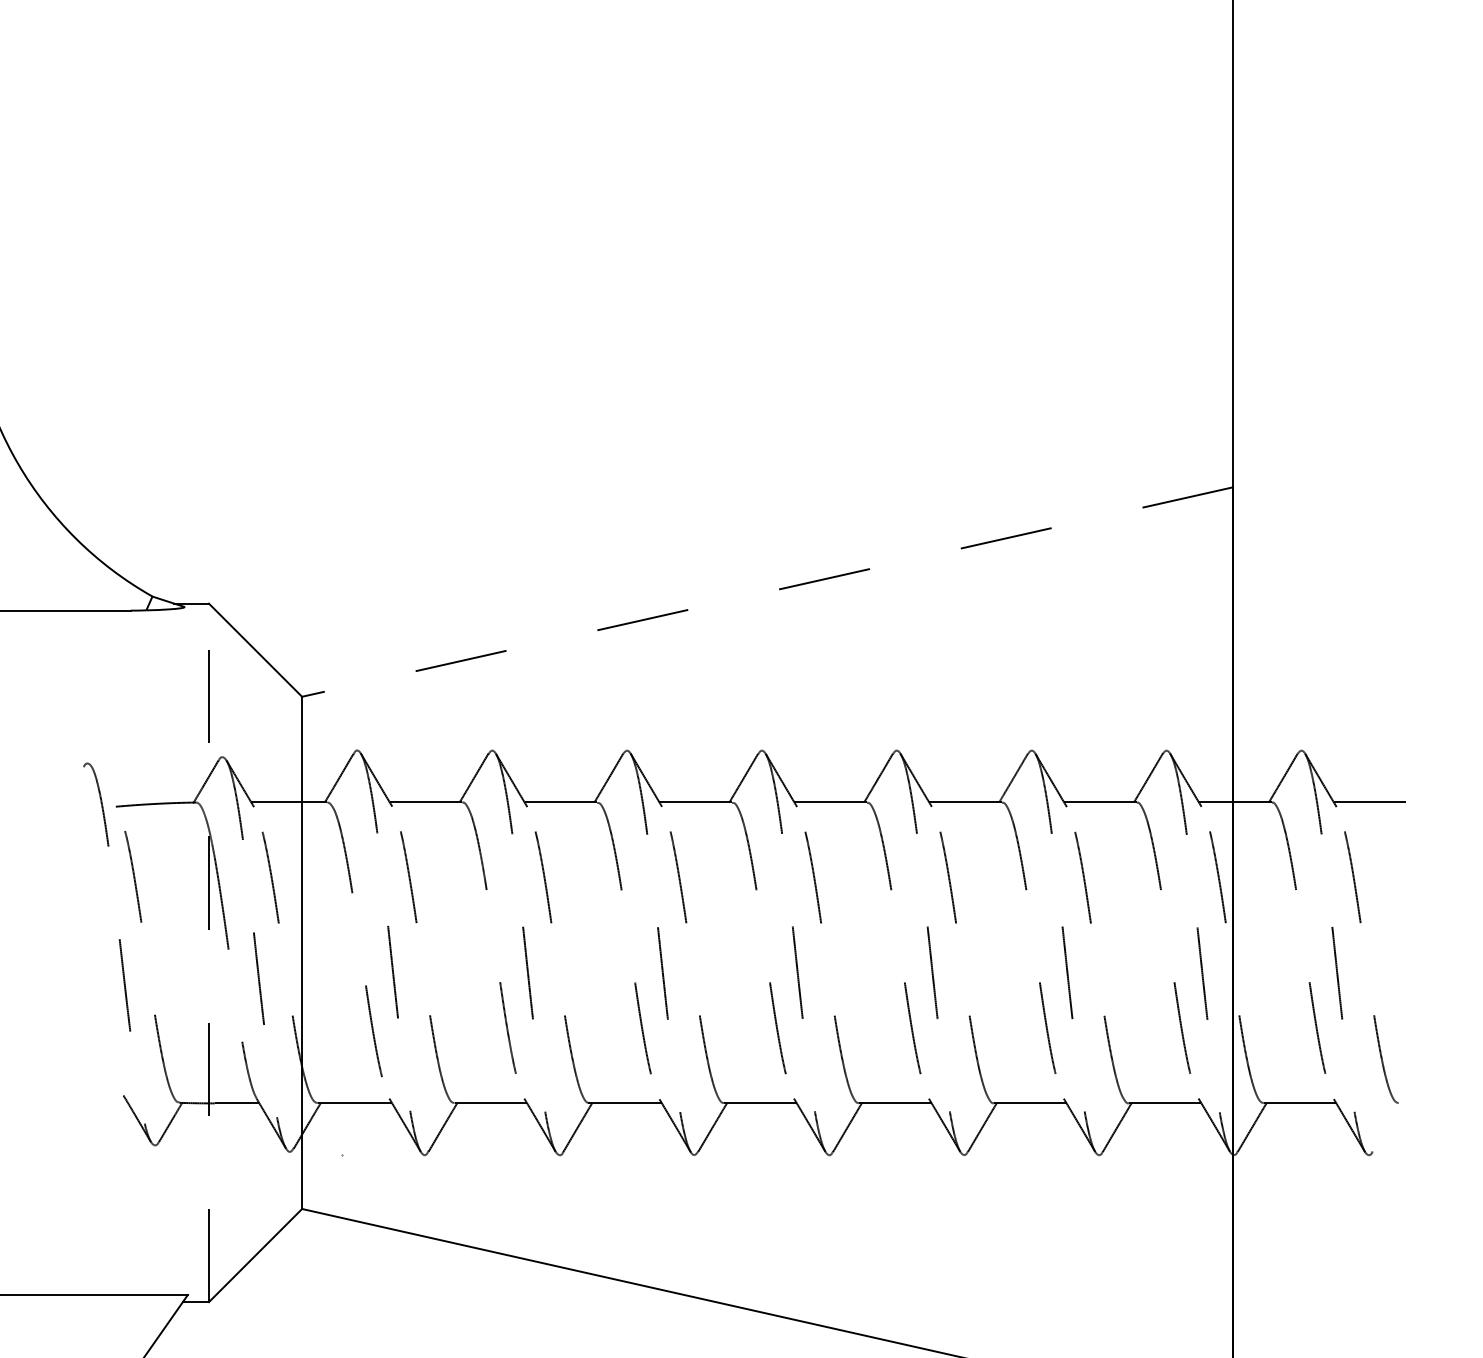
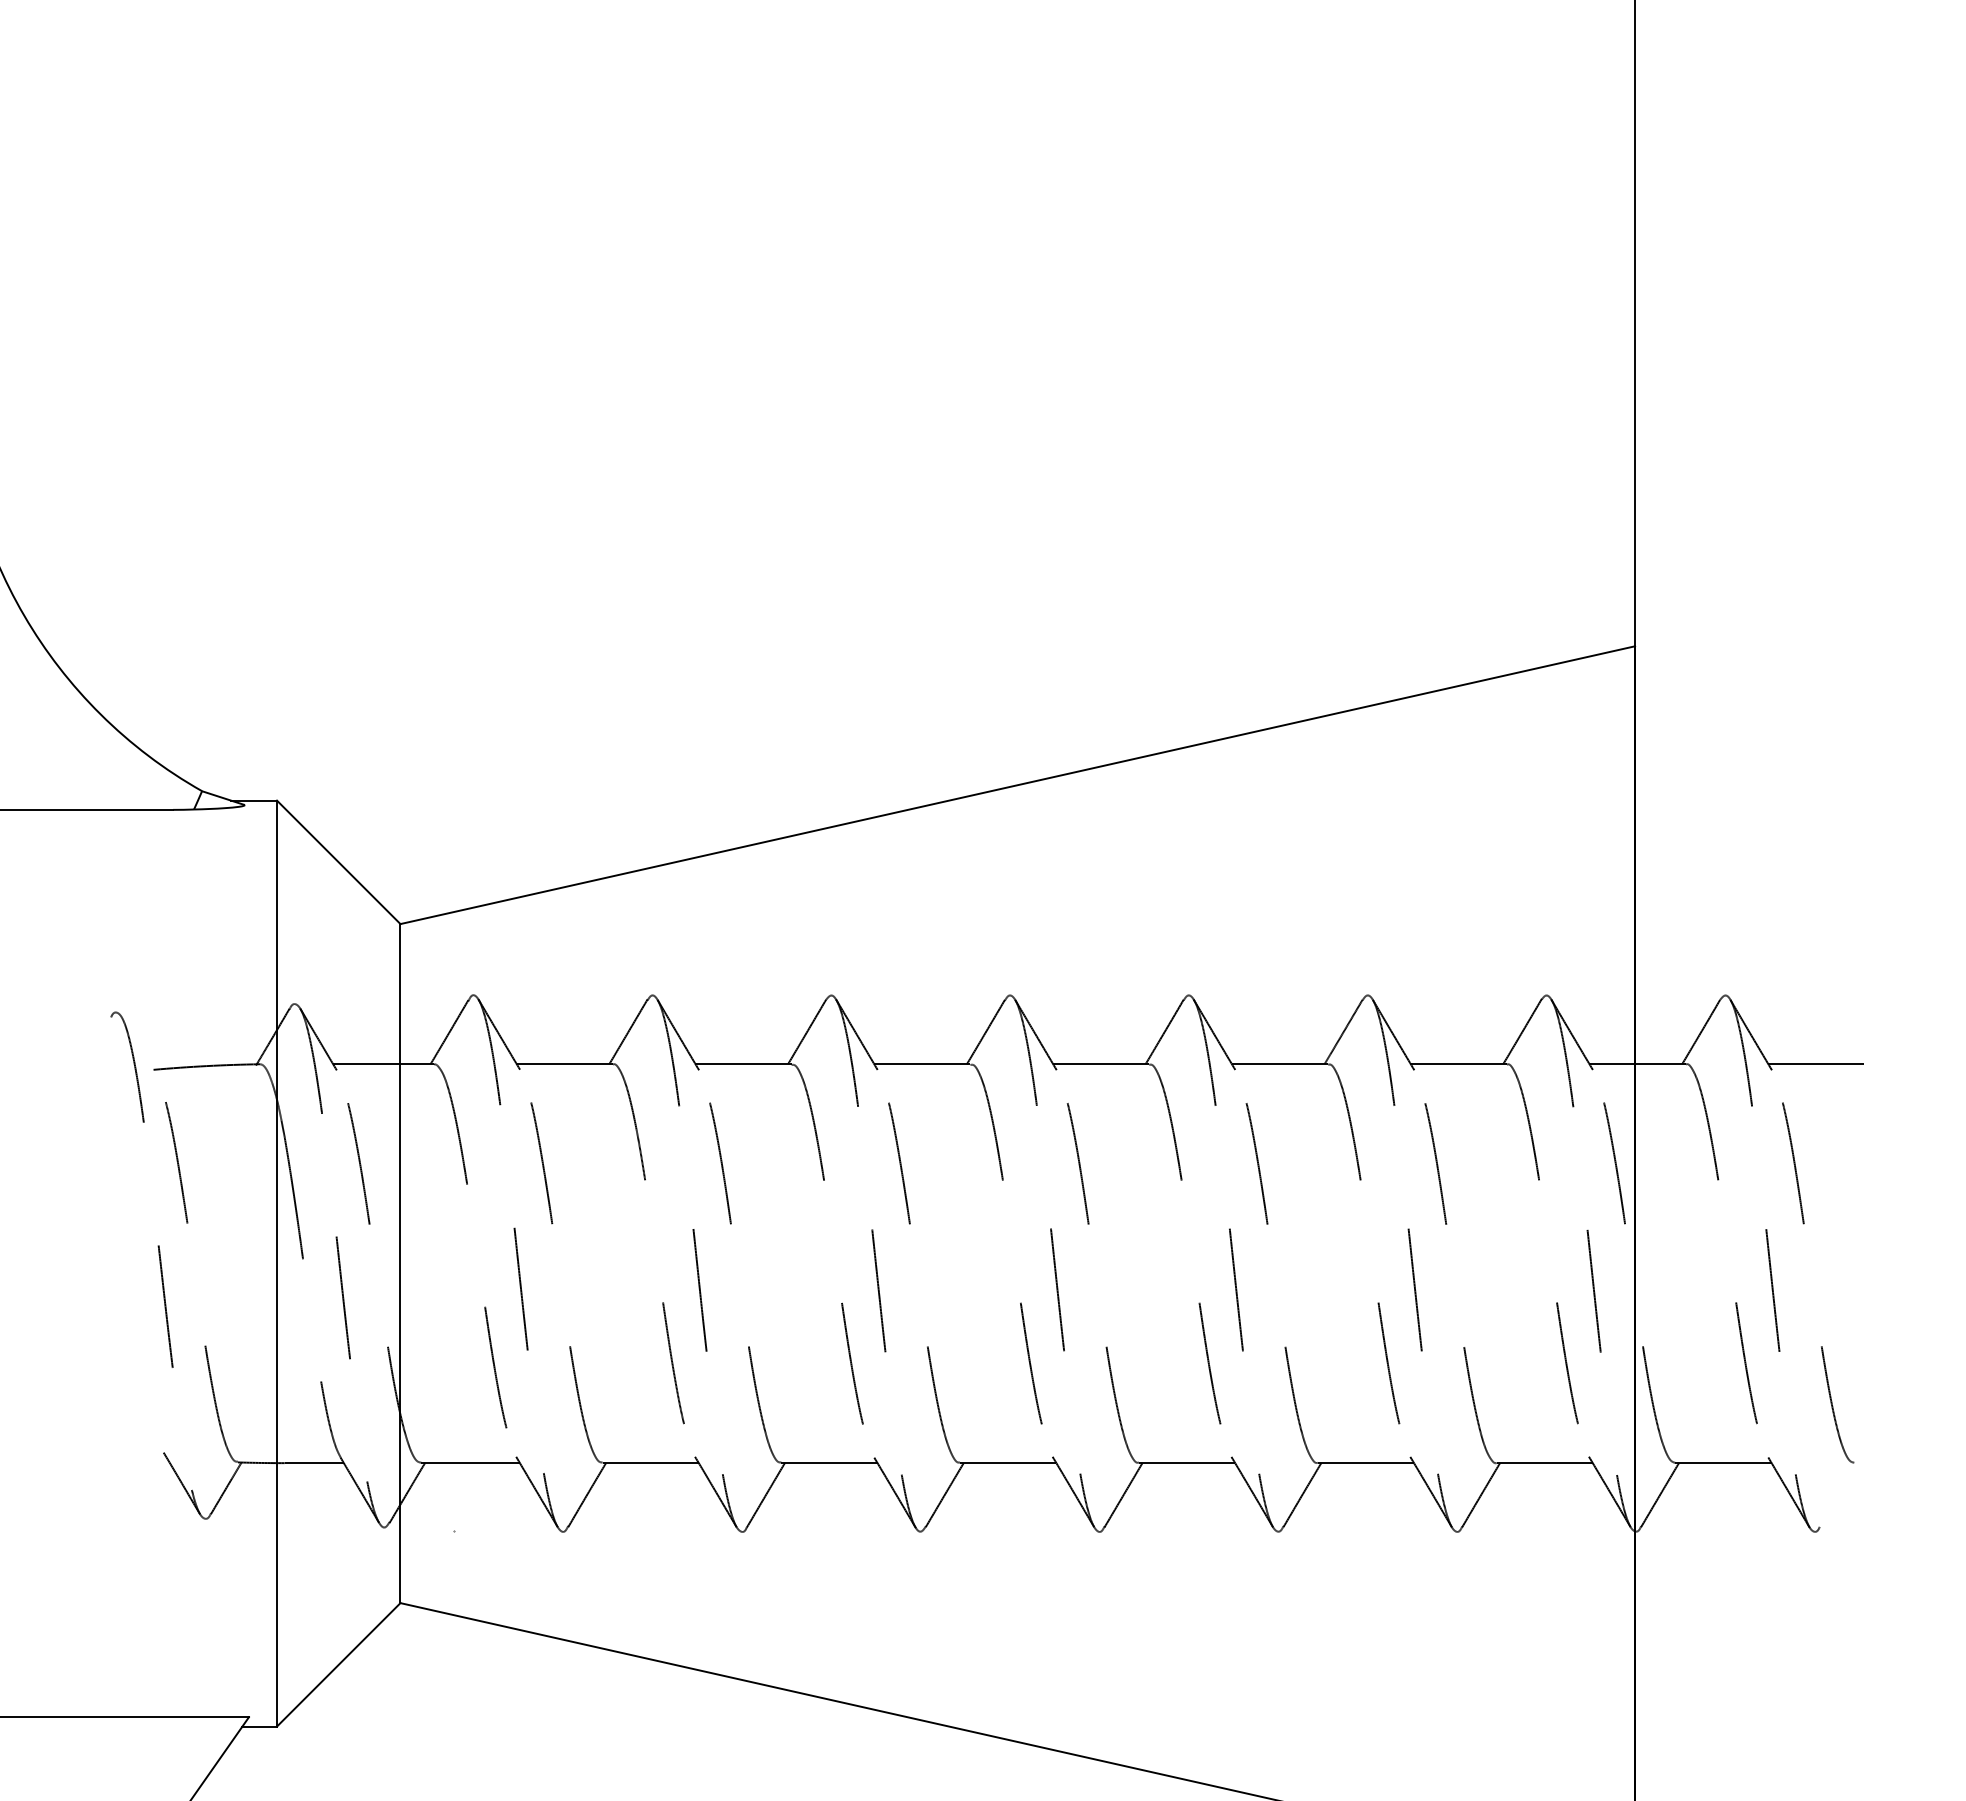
line: (767, 592) -> (1017, 785), dashed -> solid
line: (209, 952) -> (277, 1263), dashed -> solid

